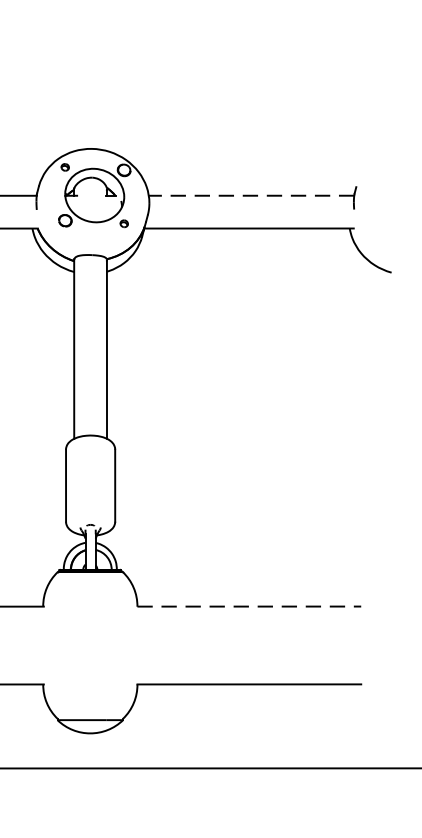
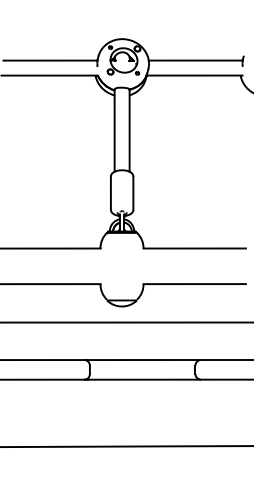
line: (250, 195) -> (195, 60), dashed -> solid
line: (250, 606) -> (195, 248), dashed -> solid

